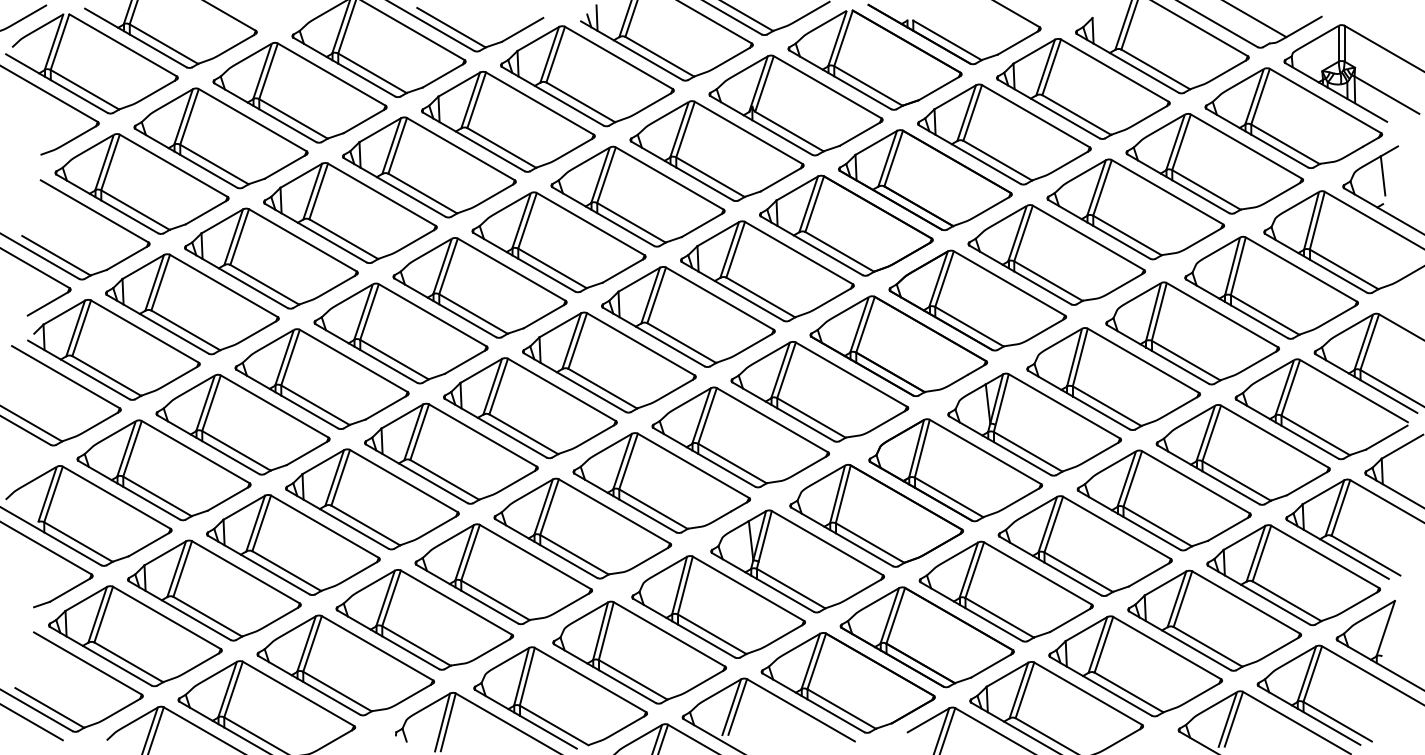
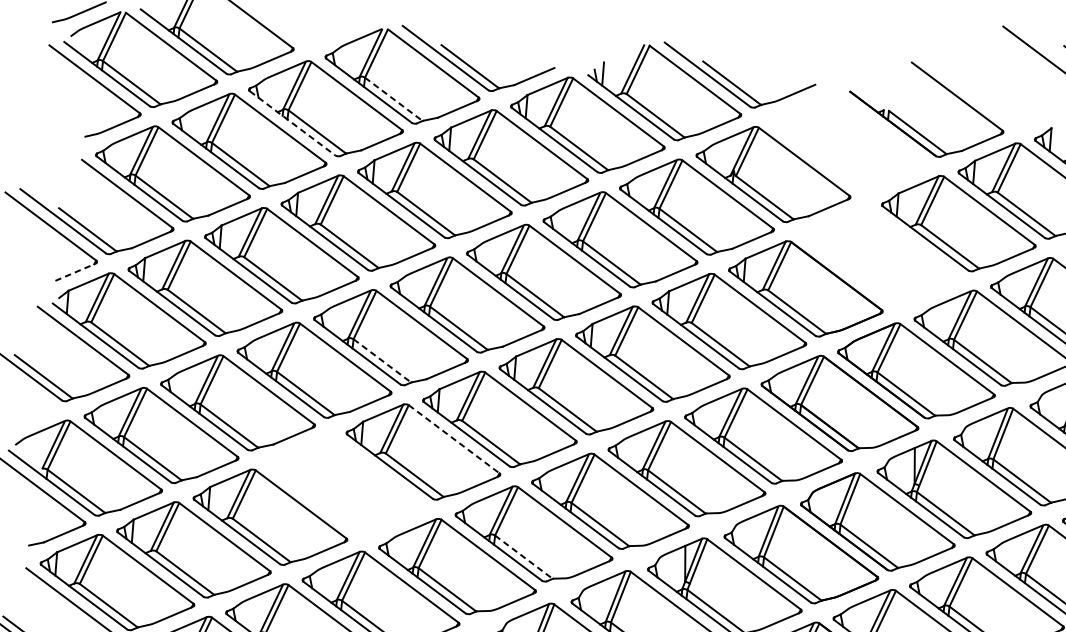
part: (874, 59) -> (849, 141), removed
line: (372, 73) -> (393, 99), solid -> dashed
line: (265, 112) -> (292, 123), solid -> dashed
part: (925, 180) -> (882, 256), removed
line: (48, 303) -> (75, 272), solid -> dashed
line: (394, 359) -> (382, 360), solid -> dashed
line: (483, 435) -> (454, 439), solid -> dashed
part: (372, 499) -> (347, 485), removed
line: (574, 554) -> (523, 556), solid -> dashed

